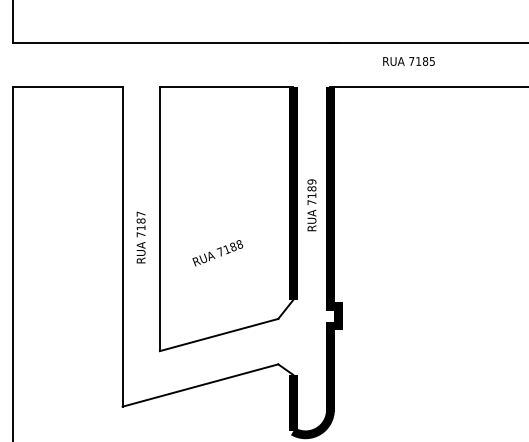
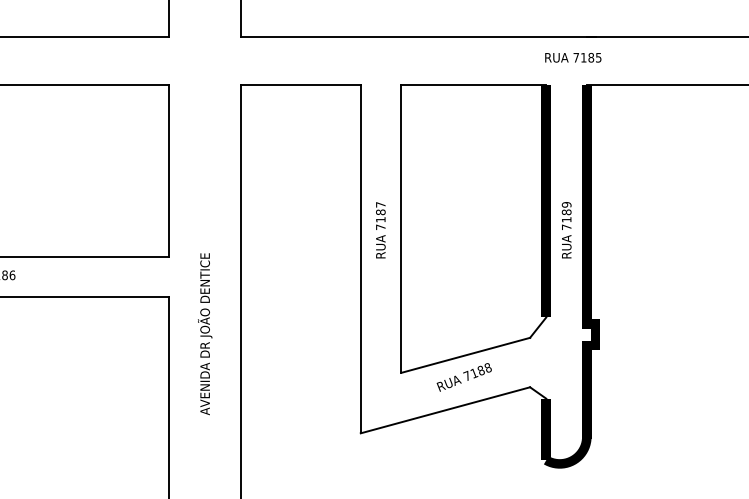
text: (409, 61) -> (573, 57), moved
text: (311, 205) -> (566, 230), moved
text: (140, 237) -> (380, 230), moved
text: (217, 253) -> (463, 377), moved

